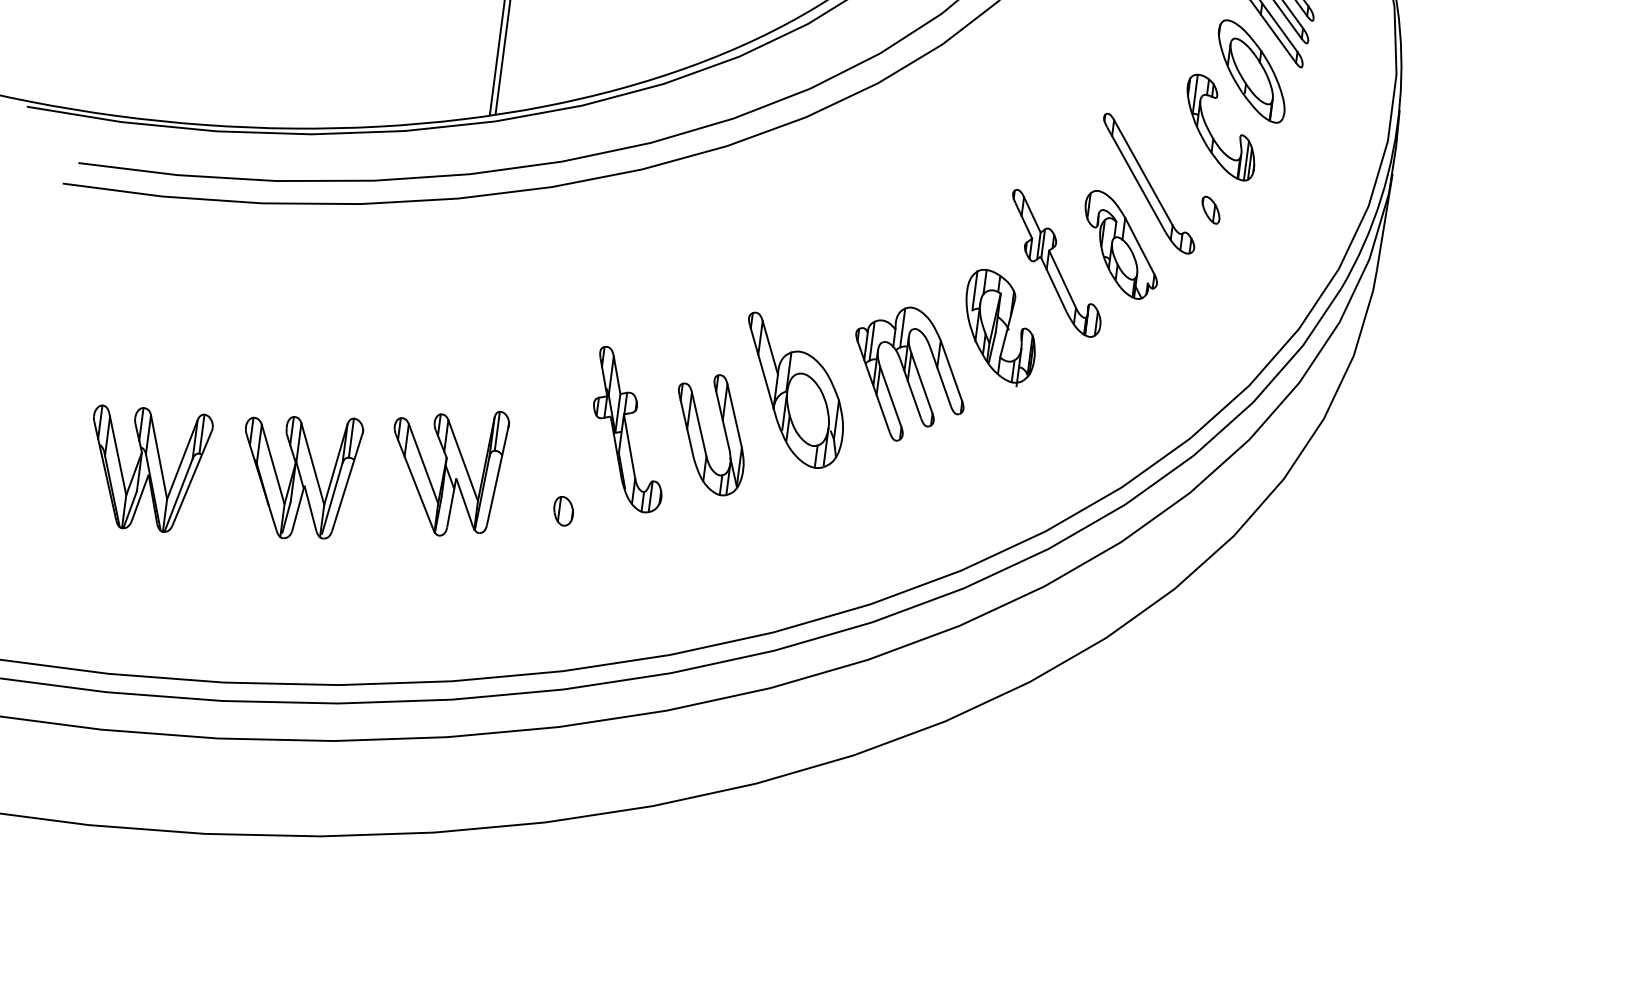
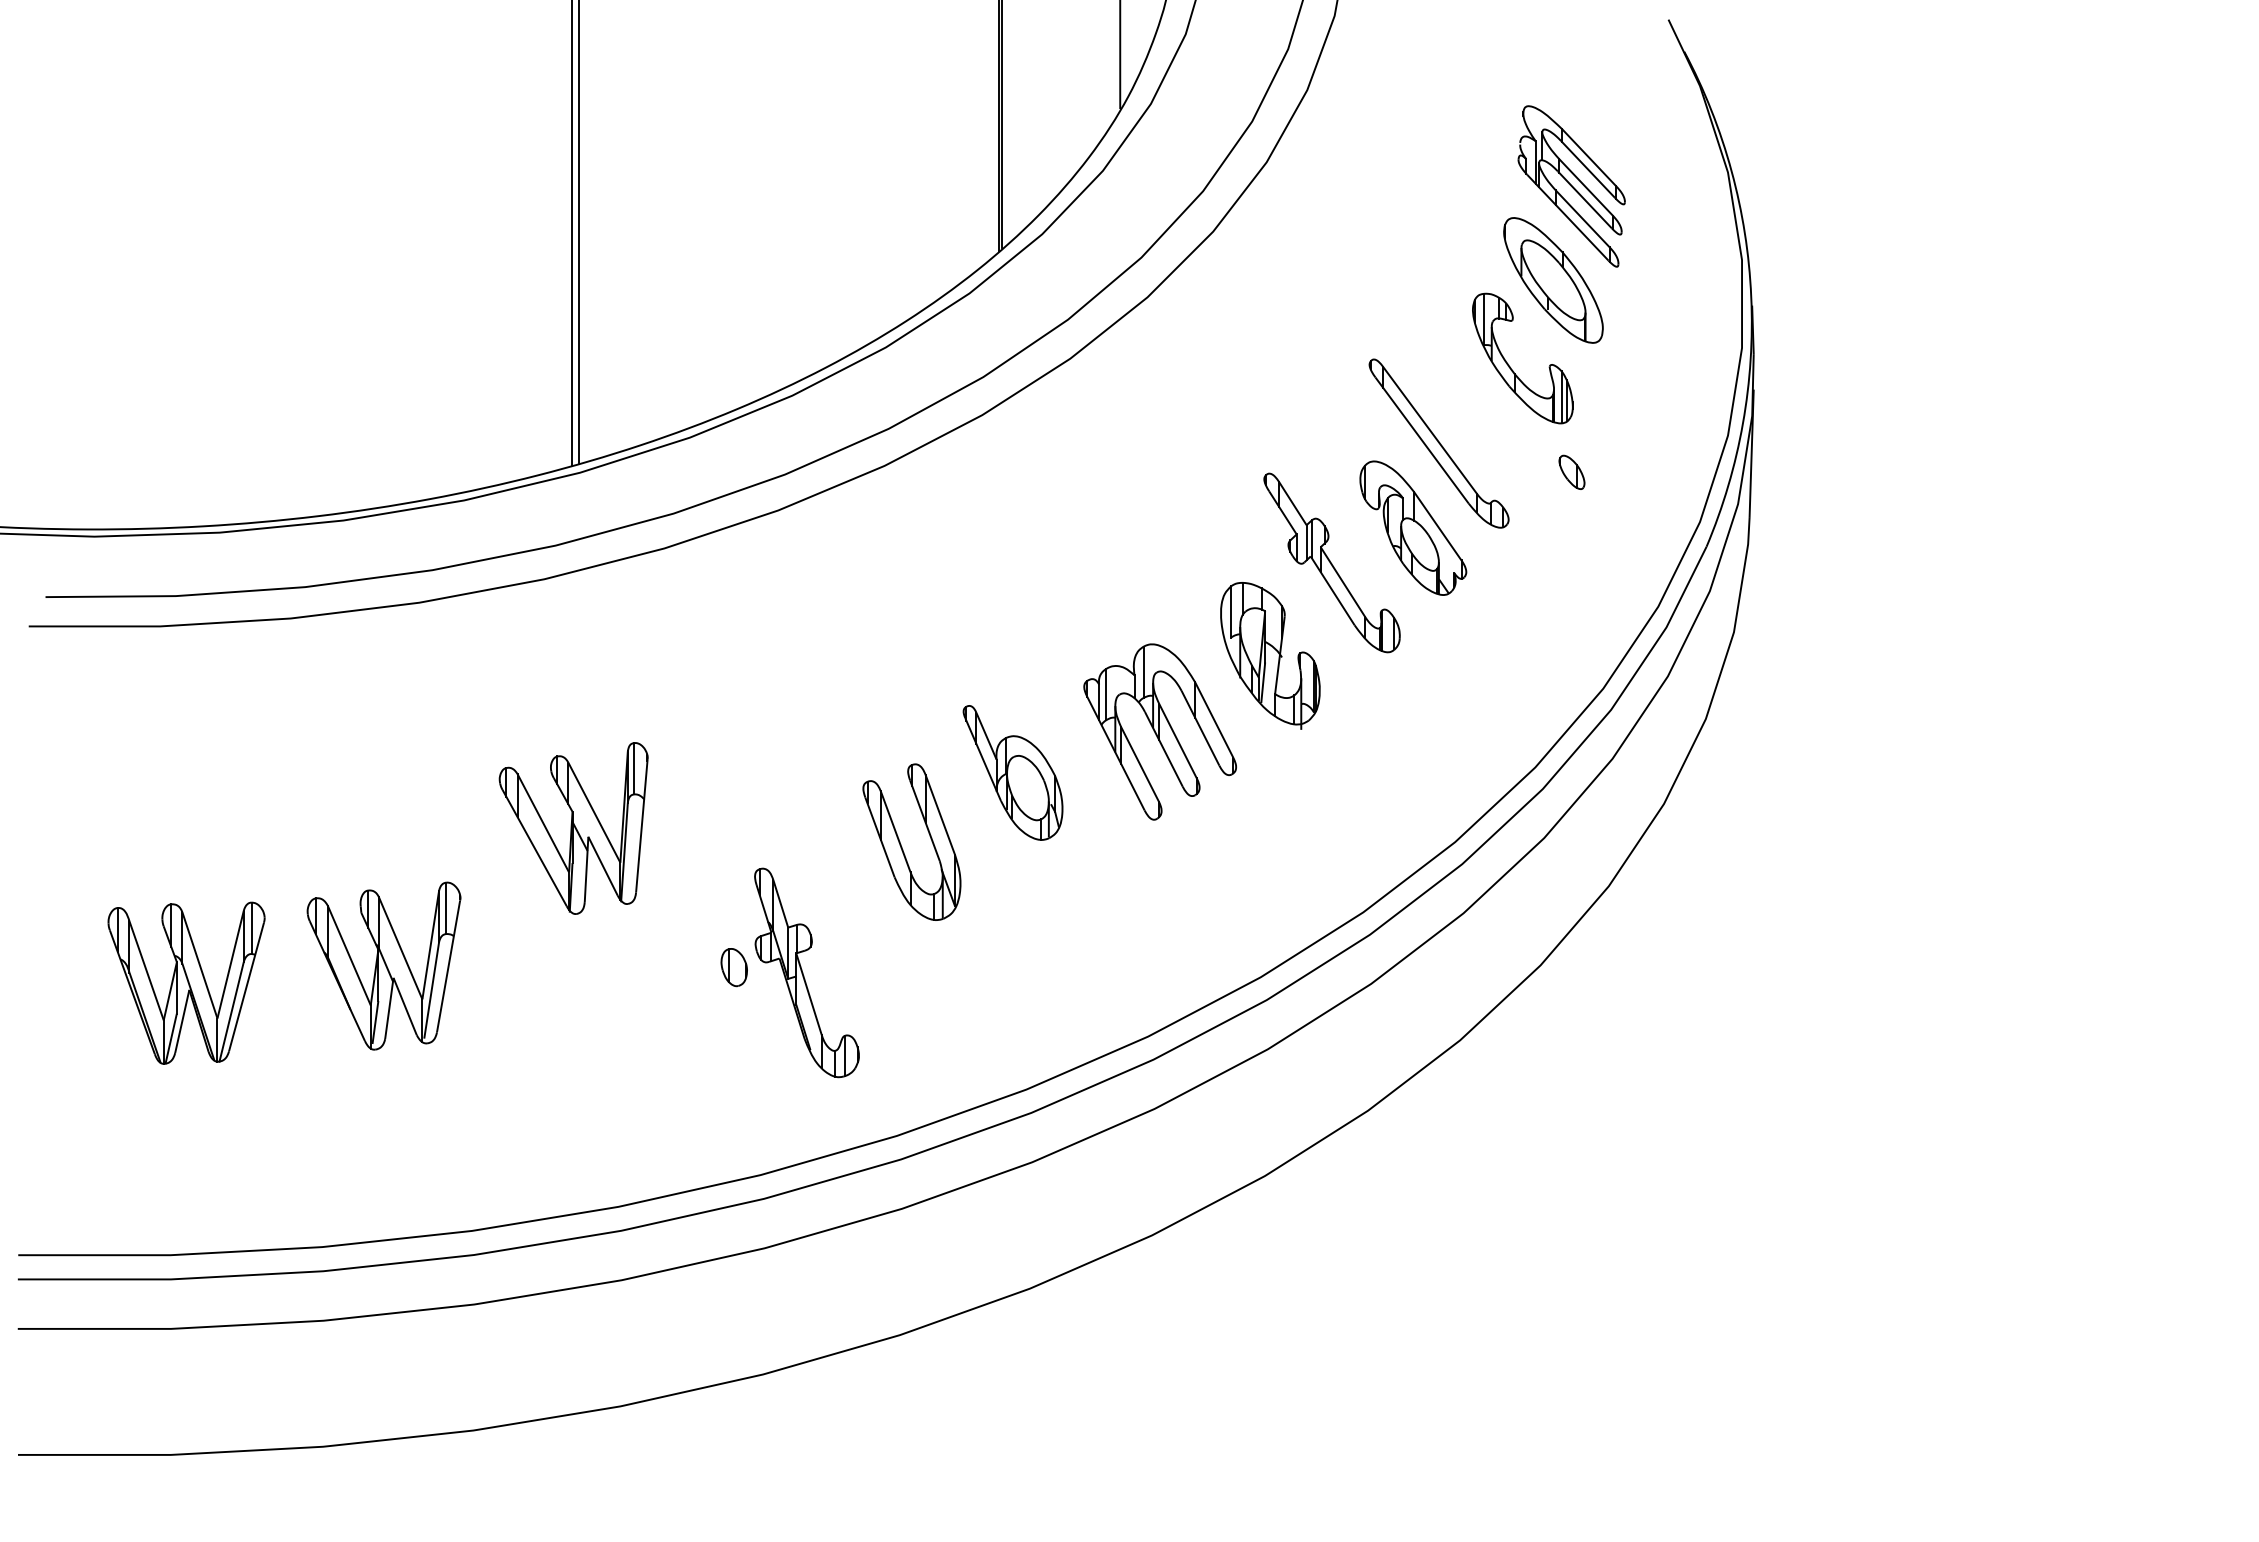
part: (1210, 209) -> (1571, 471), moved
part: (793, 391) -> (1012, 772), size x0.7
part: (629, 429) -> (806, 972), moved
part: (445, 470) -> (573, 828), moved

